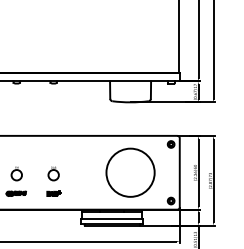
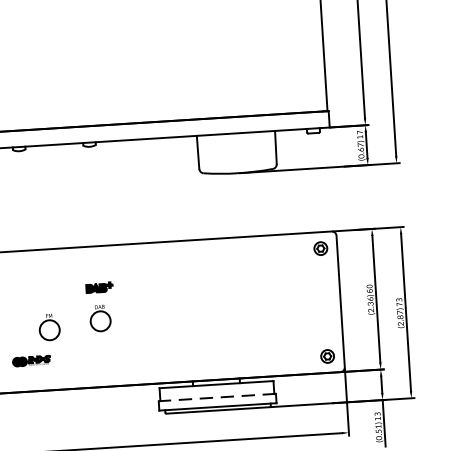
circle: (130, 172) -> (246, 306), removed
part: (16, 173) -> (49, 327), moved
part: (53, 193) -> (98, 287), moved
line: (112, 218) -> (217, 396), solid -> dashed

